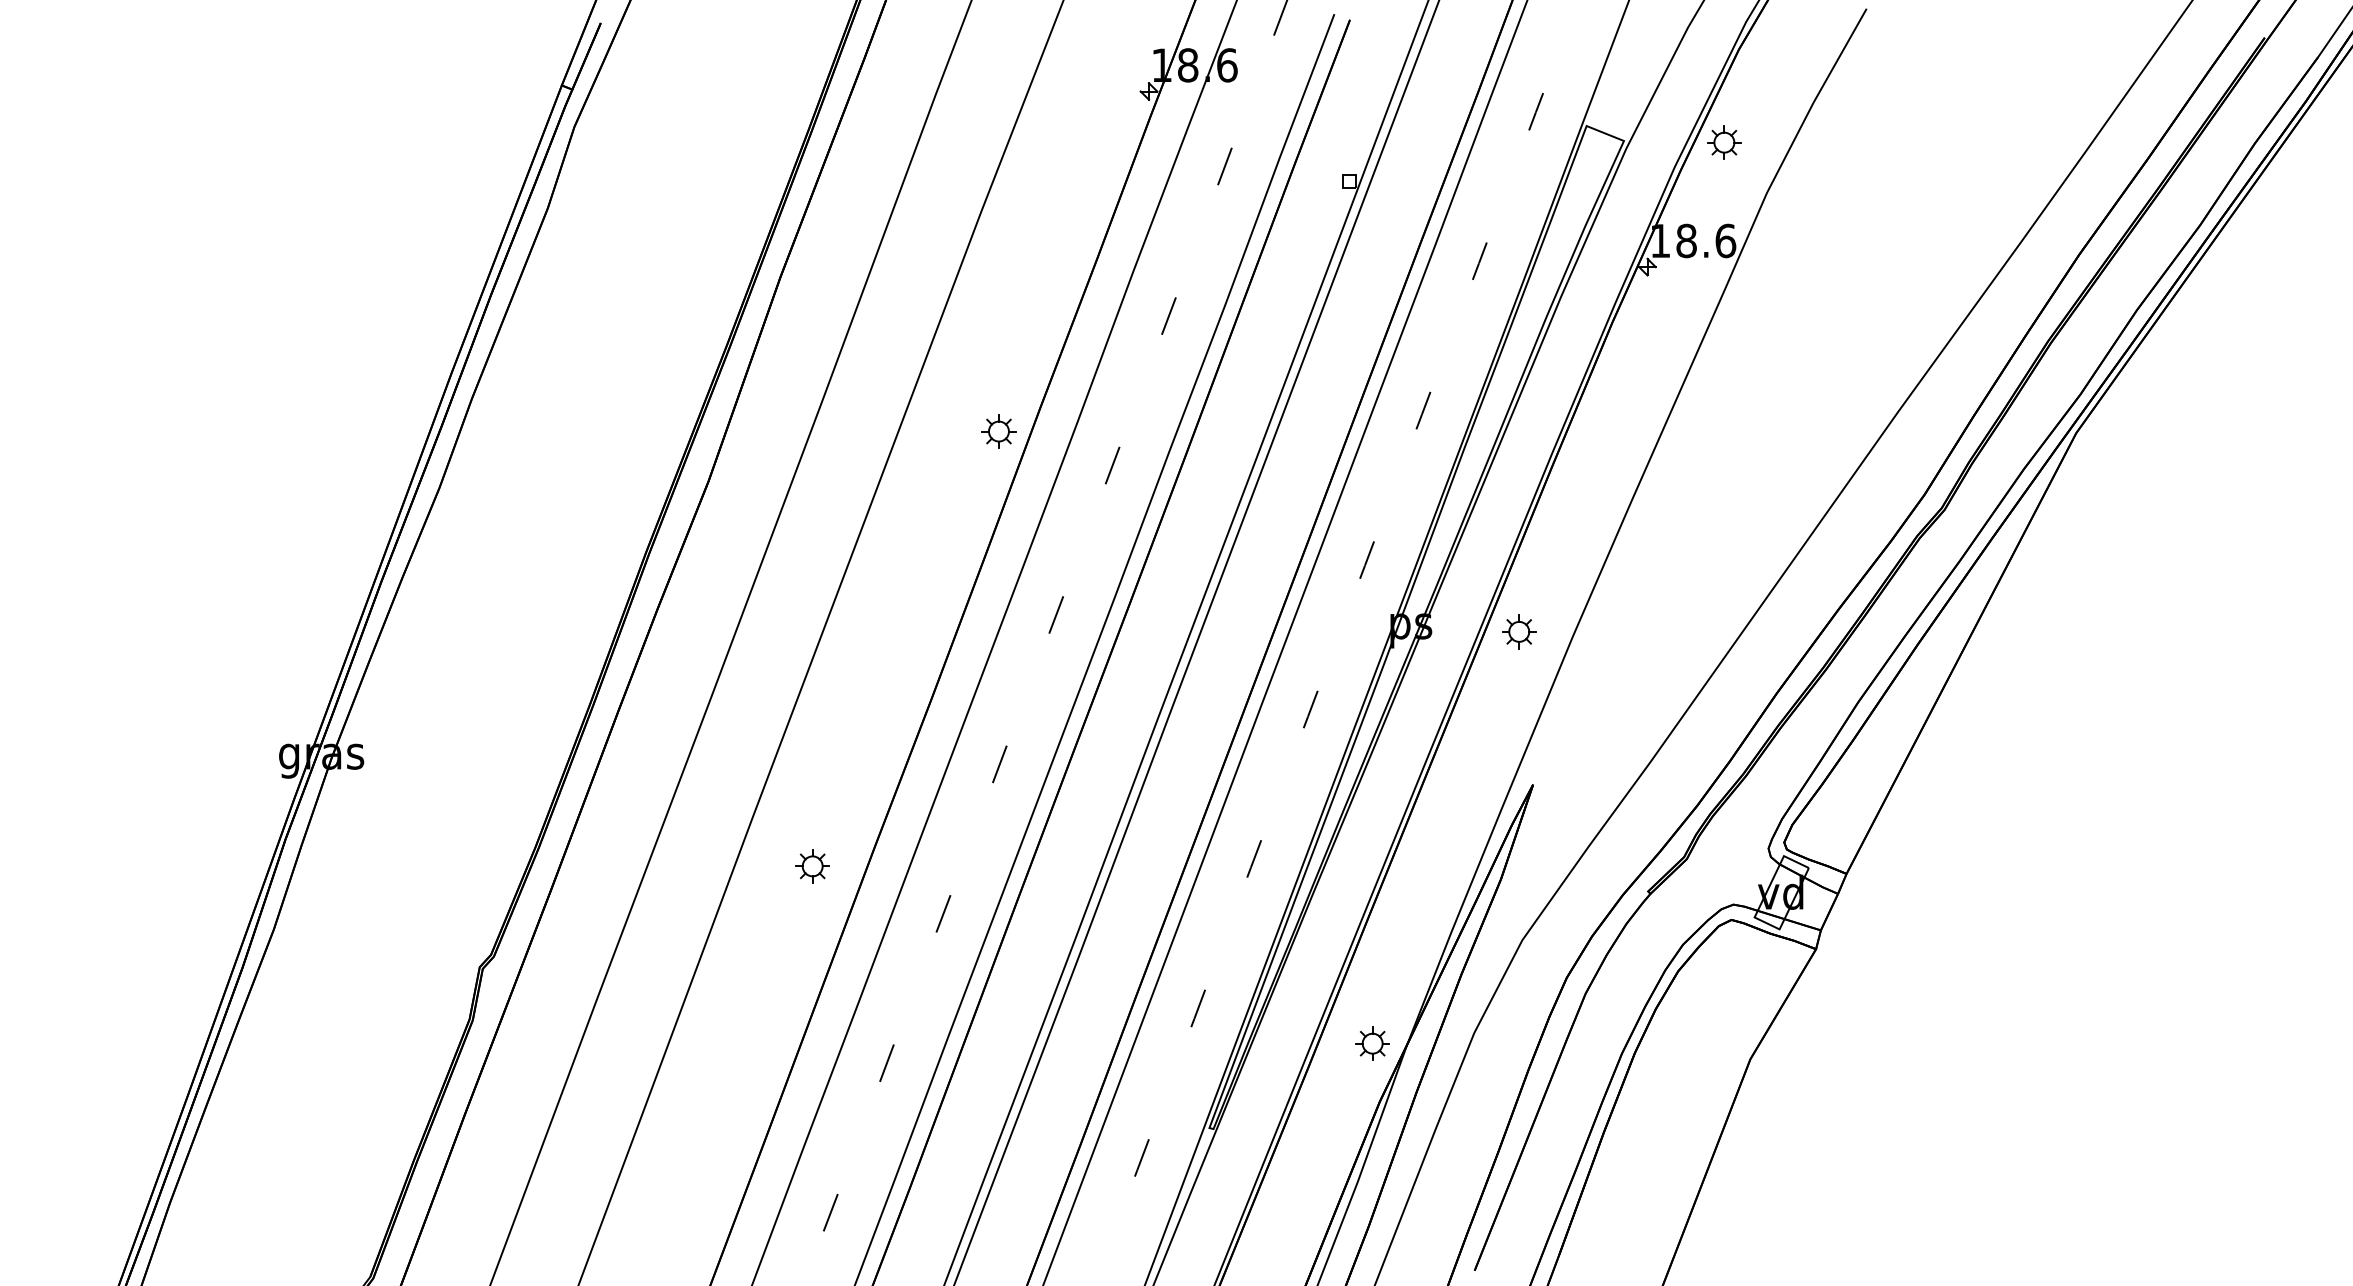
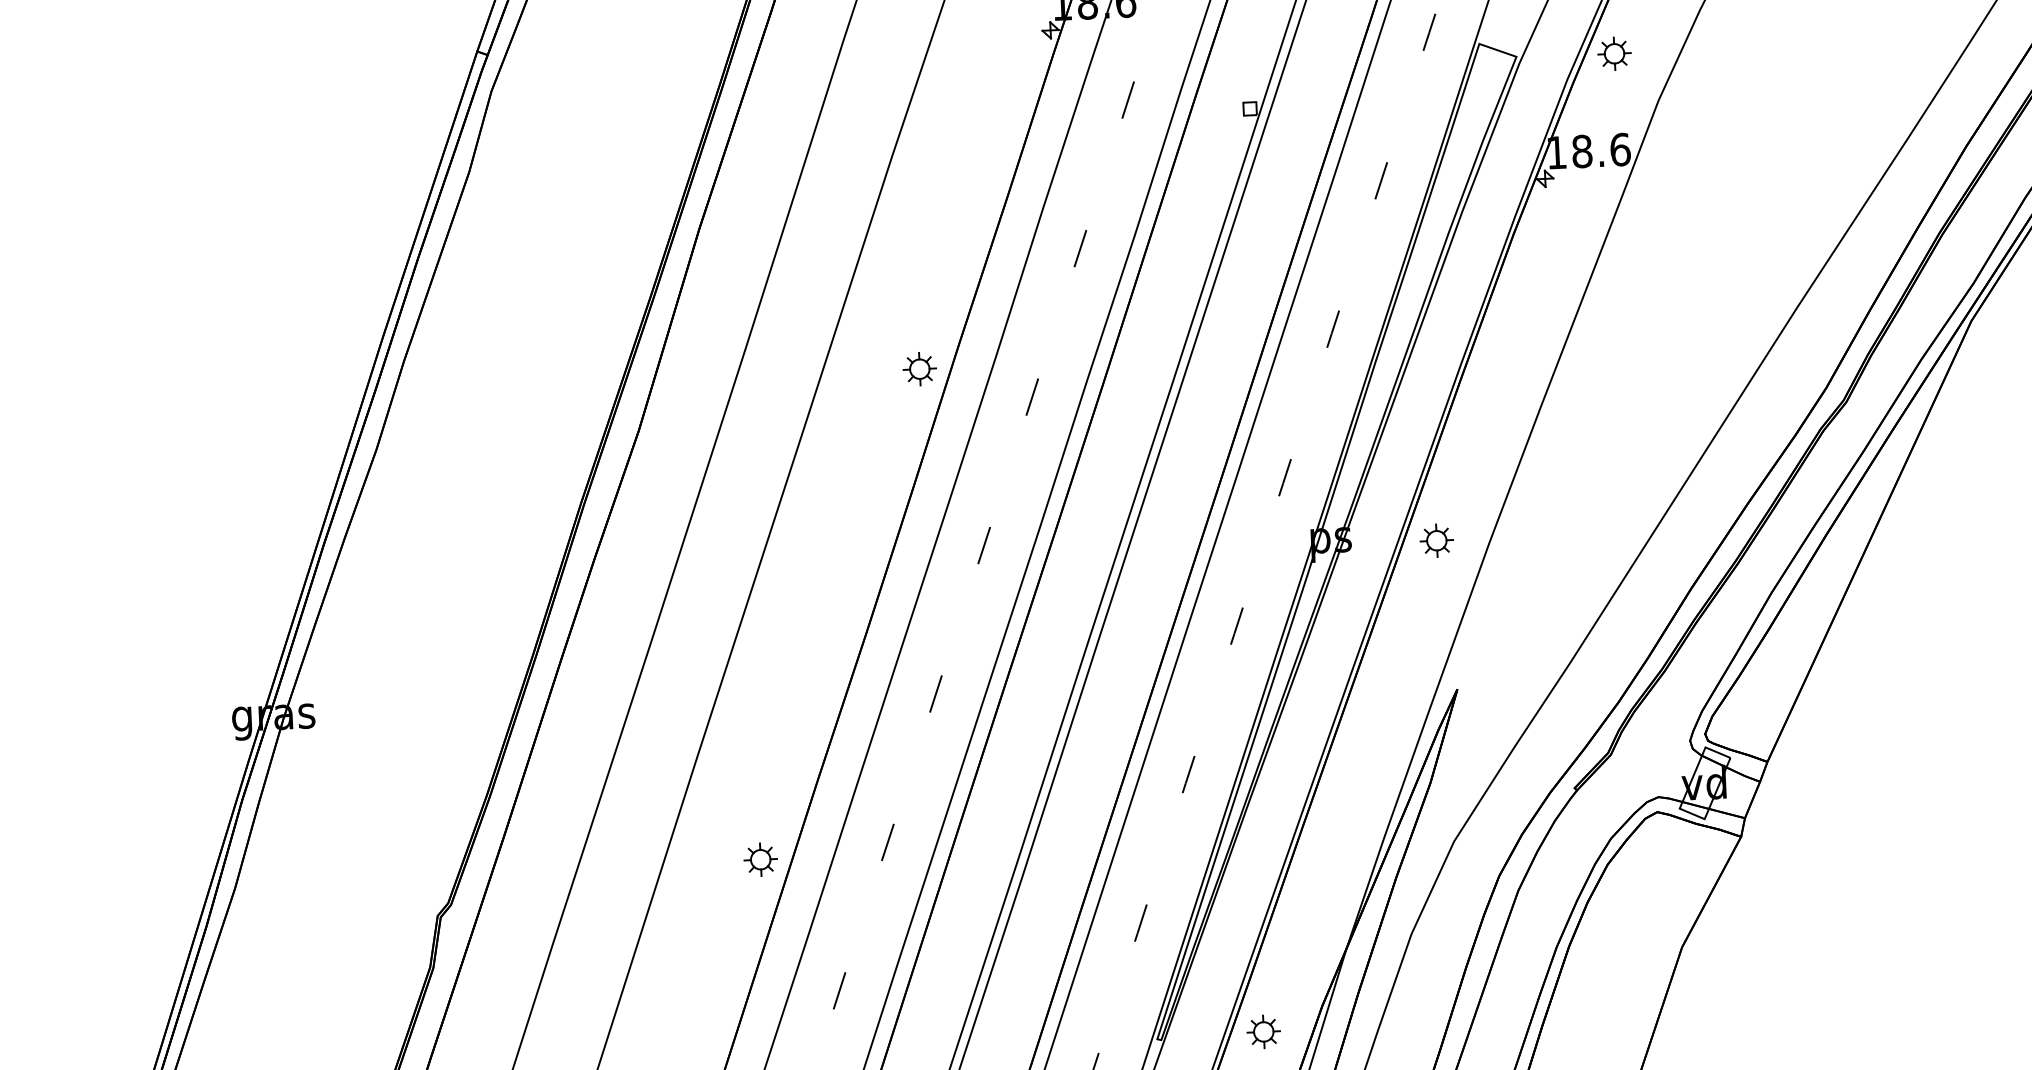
part: (812, 866) -> (760, 859), moved
part: (1372, 1043) -> (1263, 1031), moved

